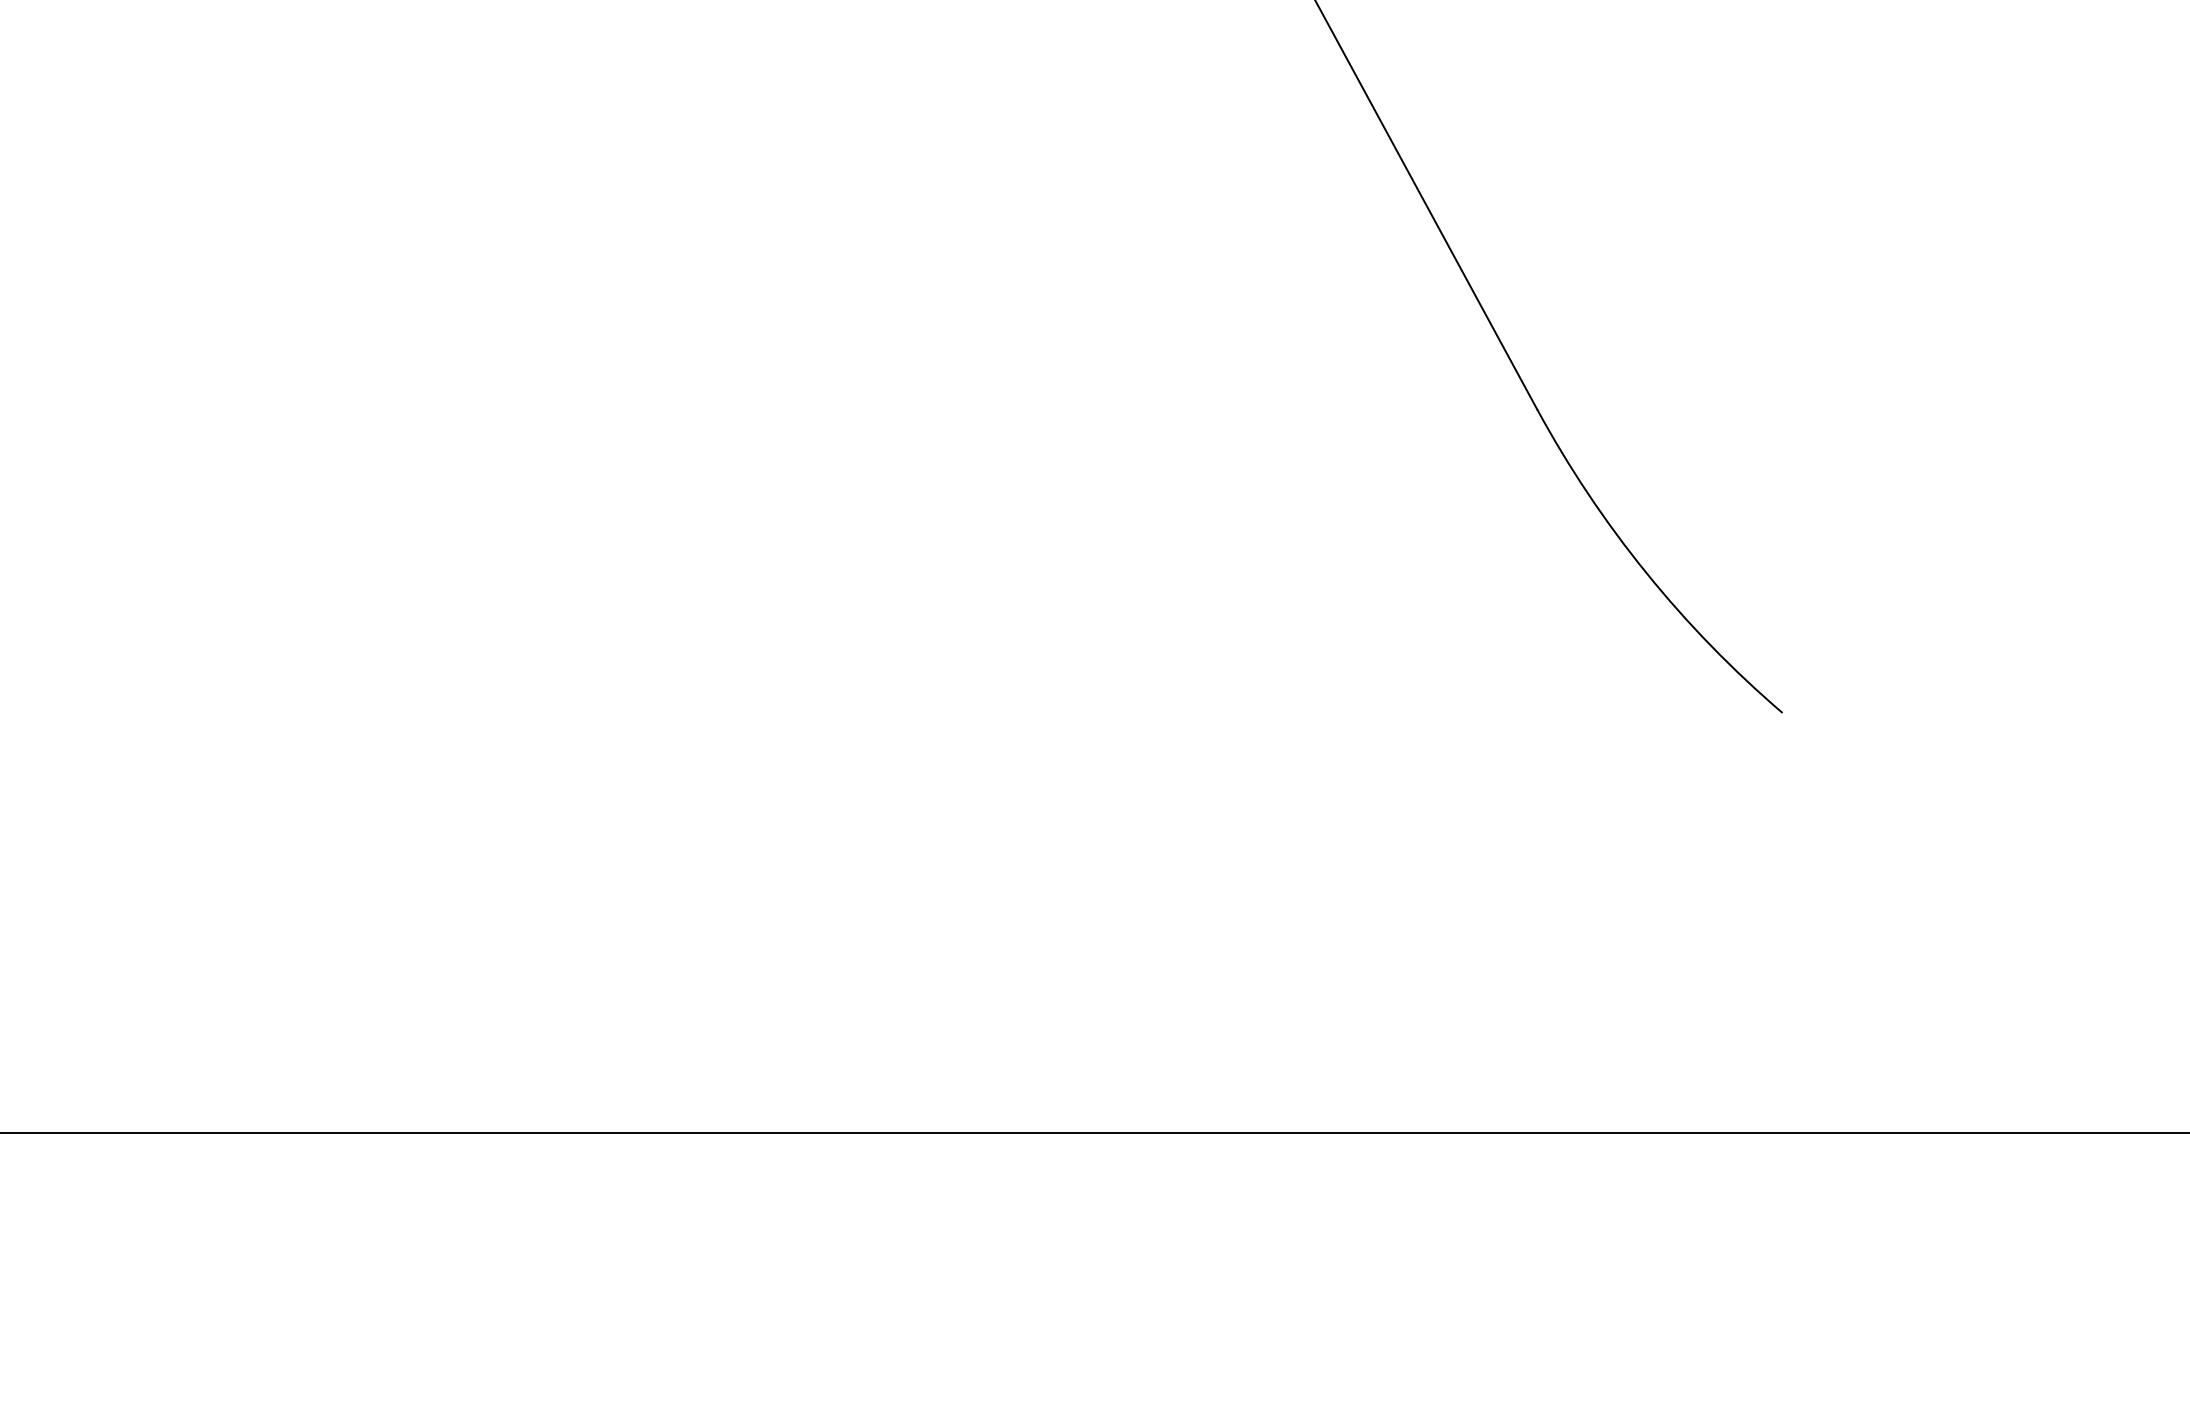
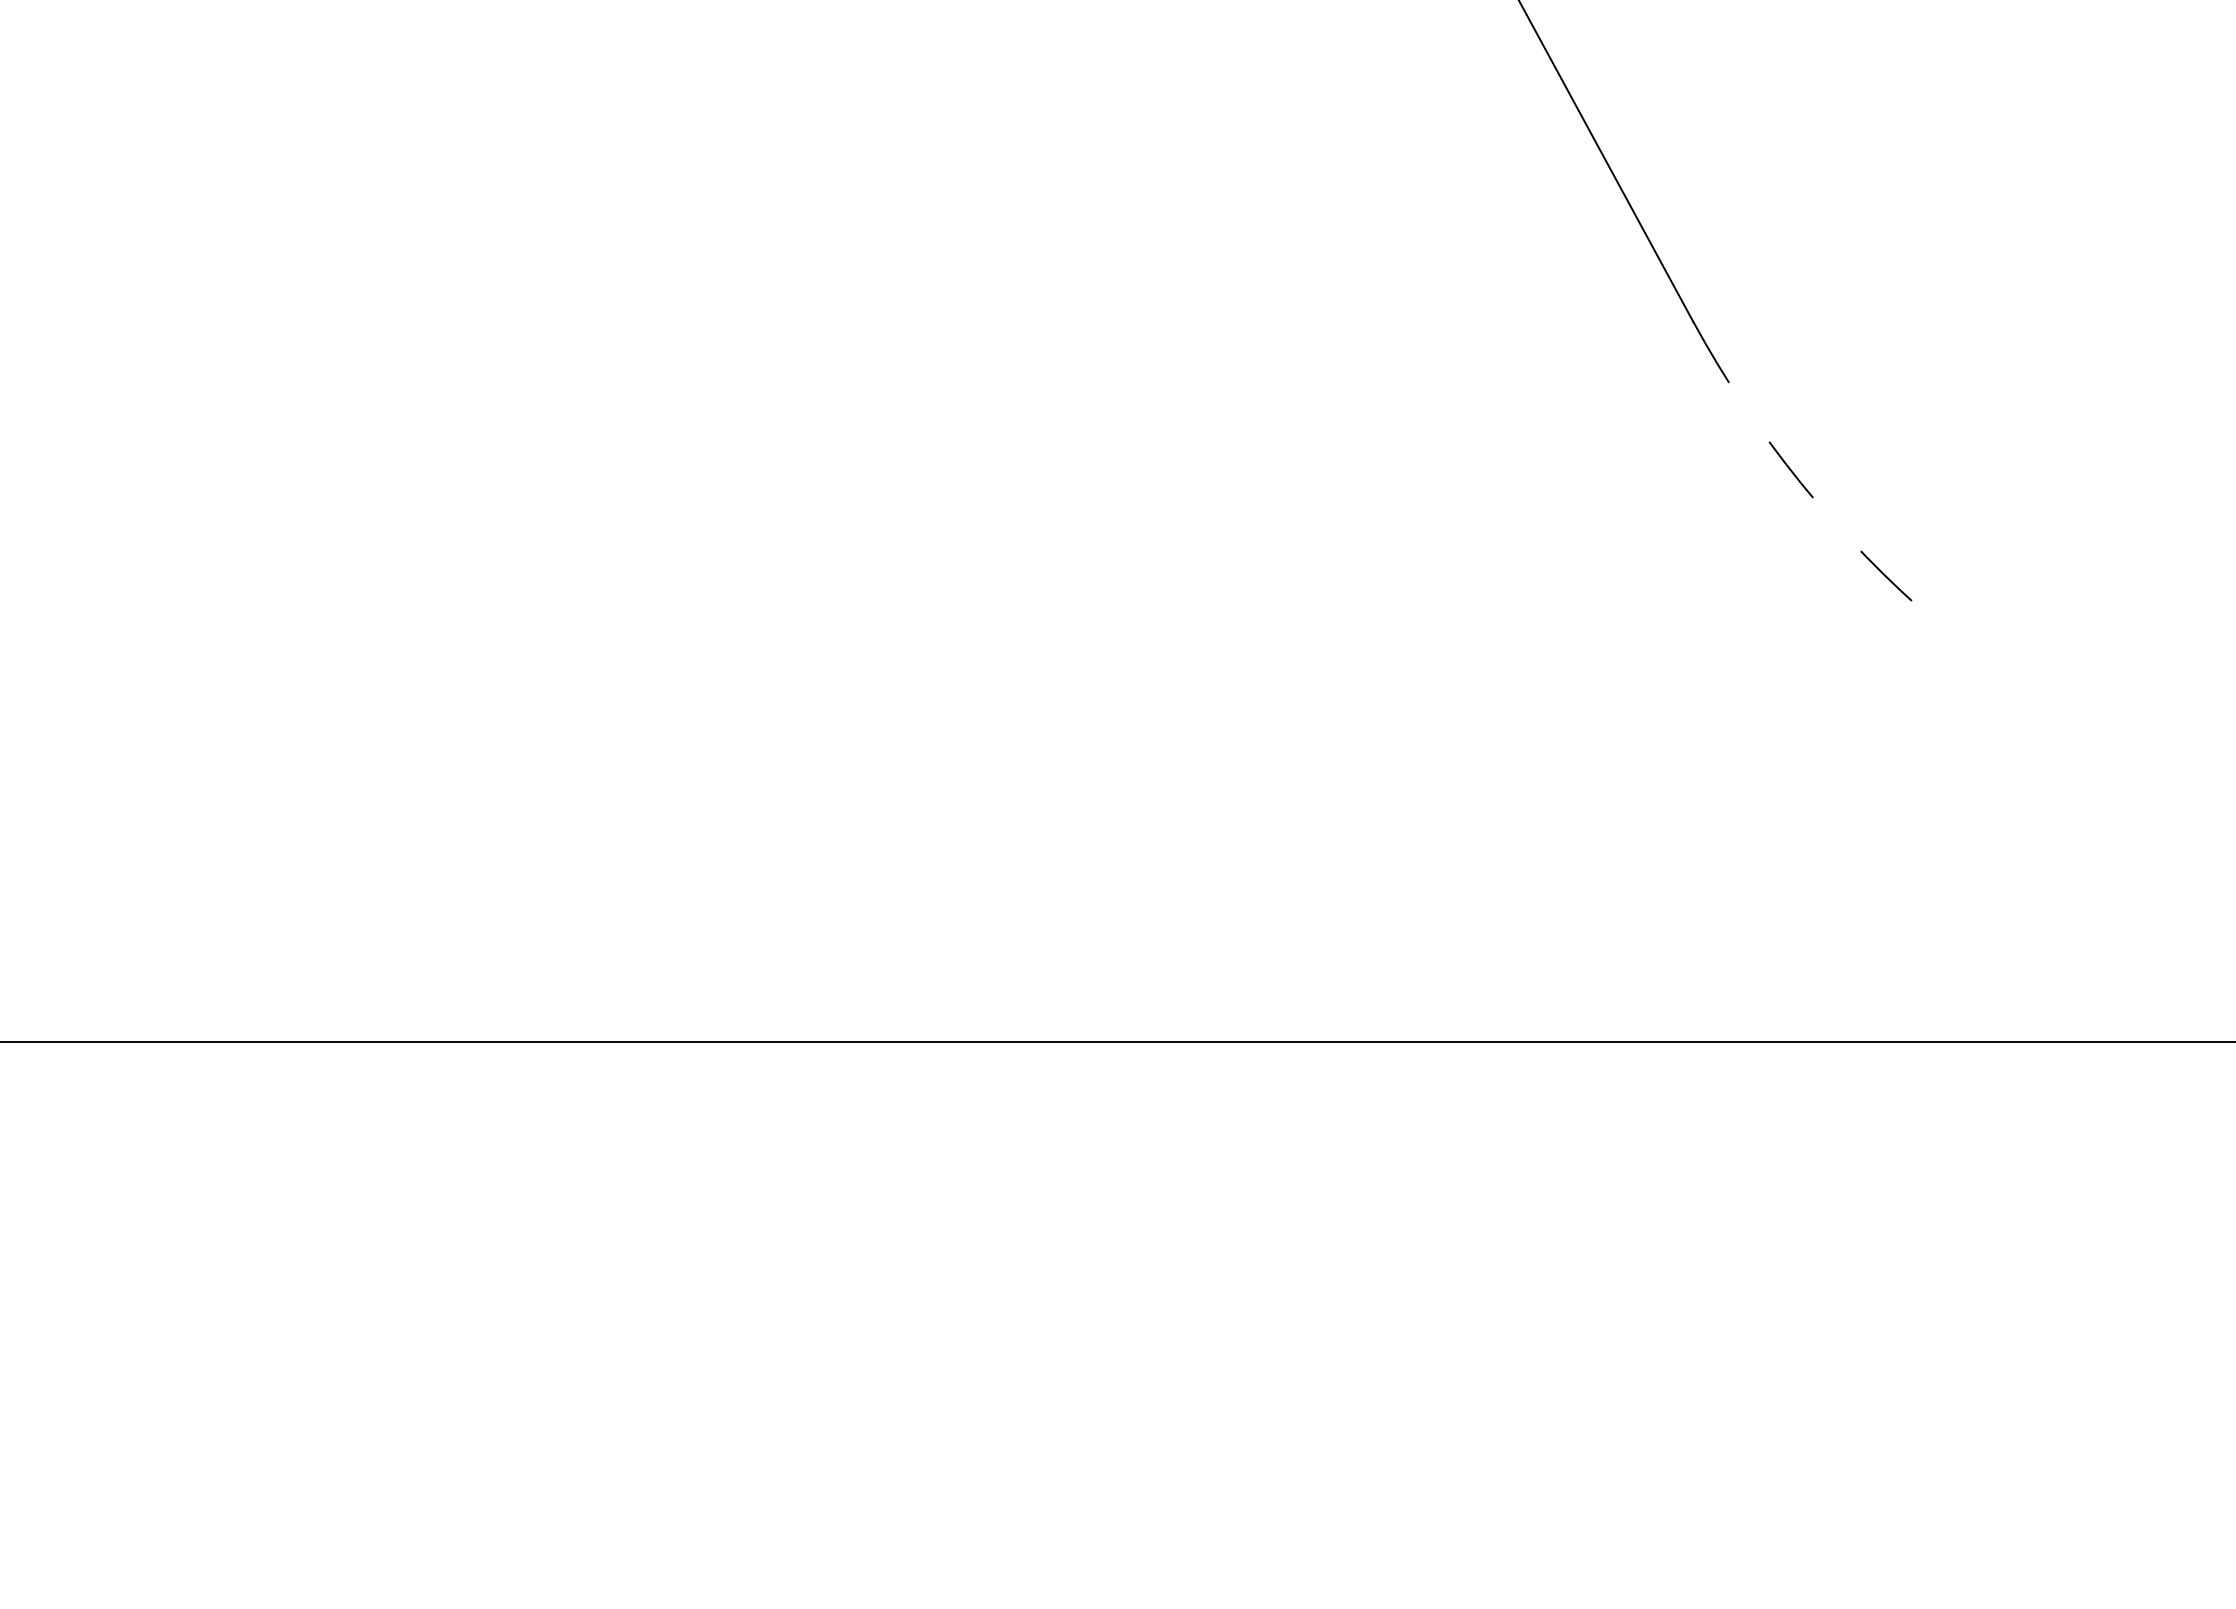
arc: (1646, 572) -> (1801, 483), solid -> dashed

